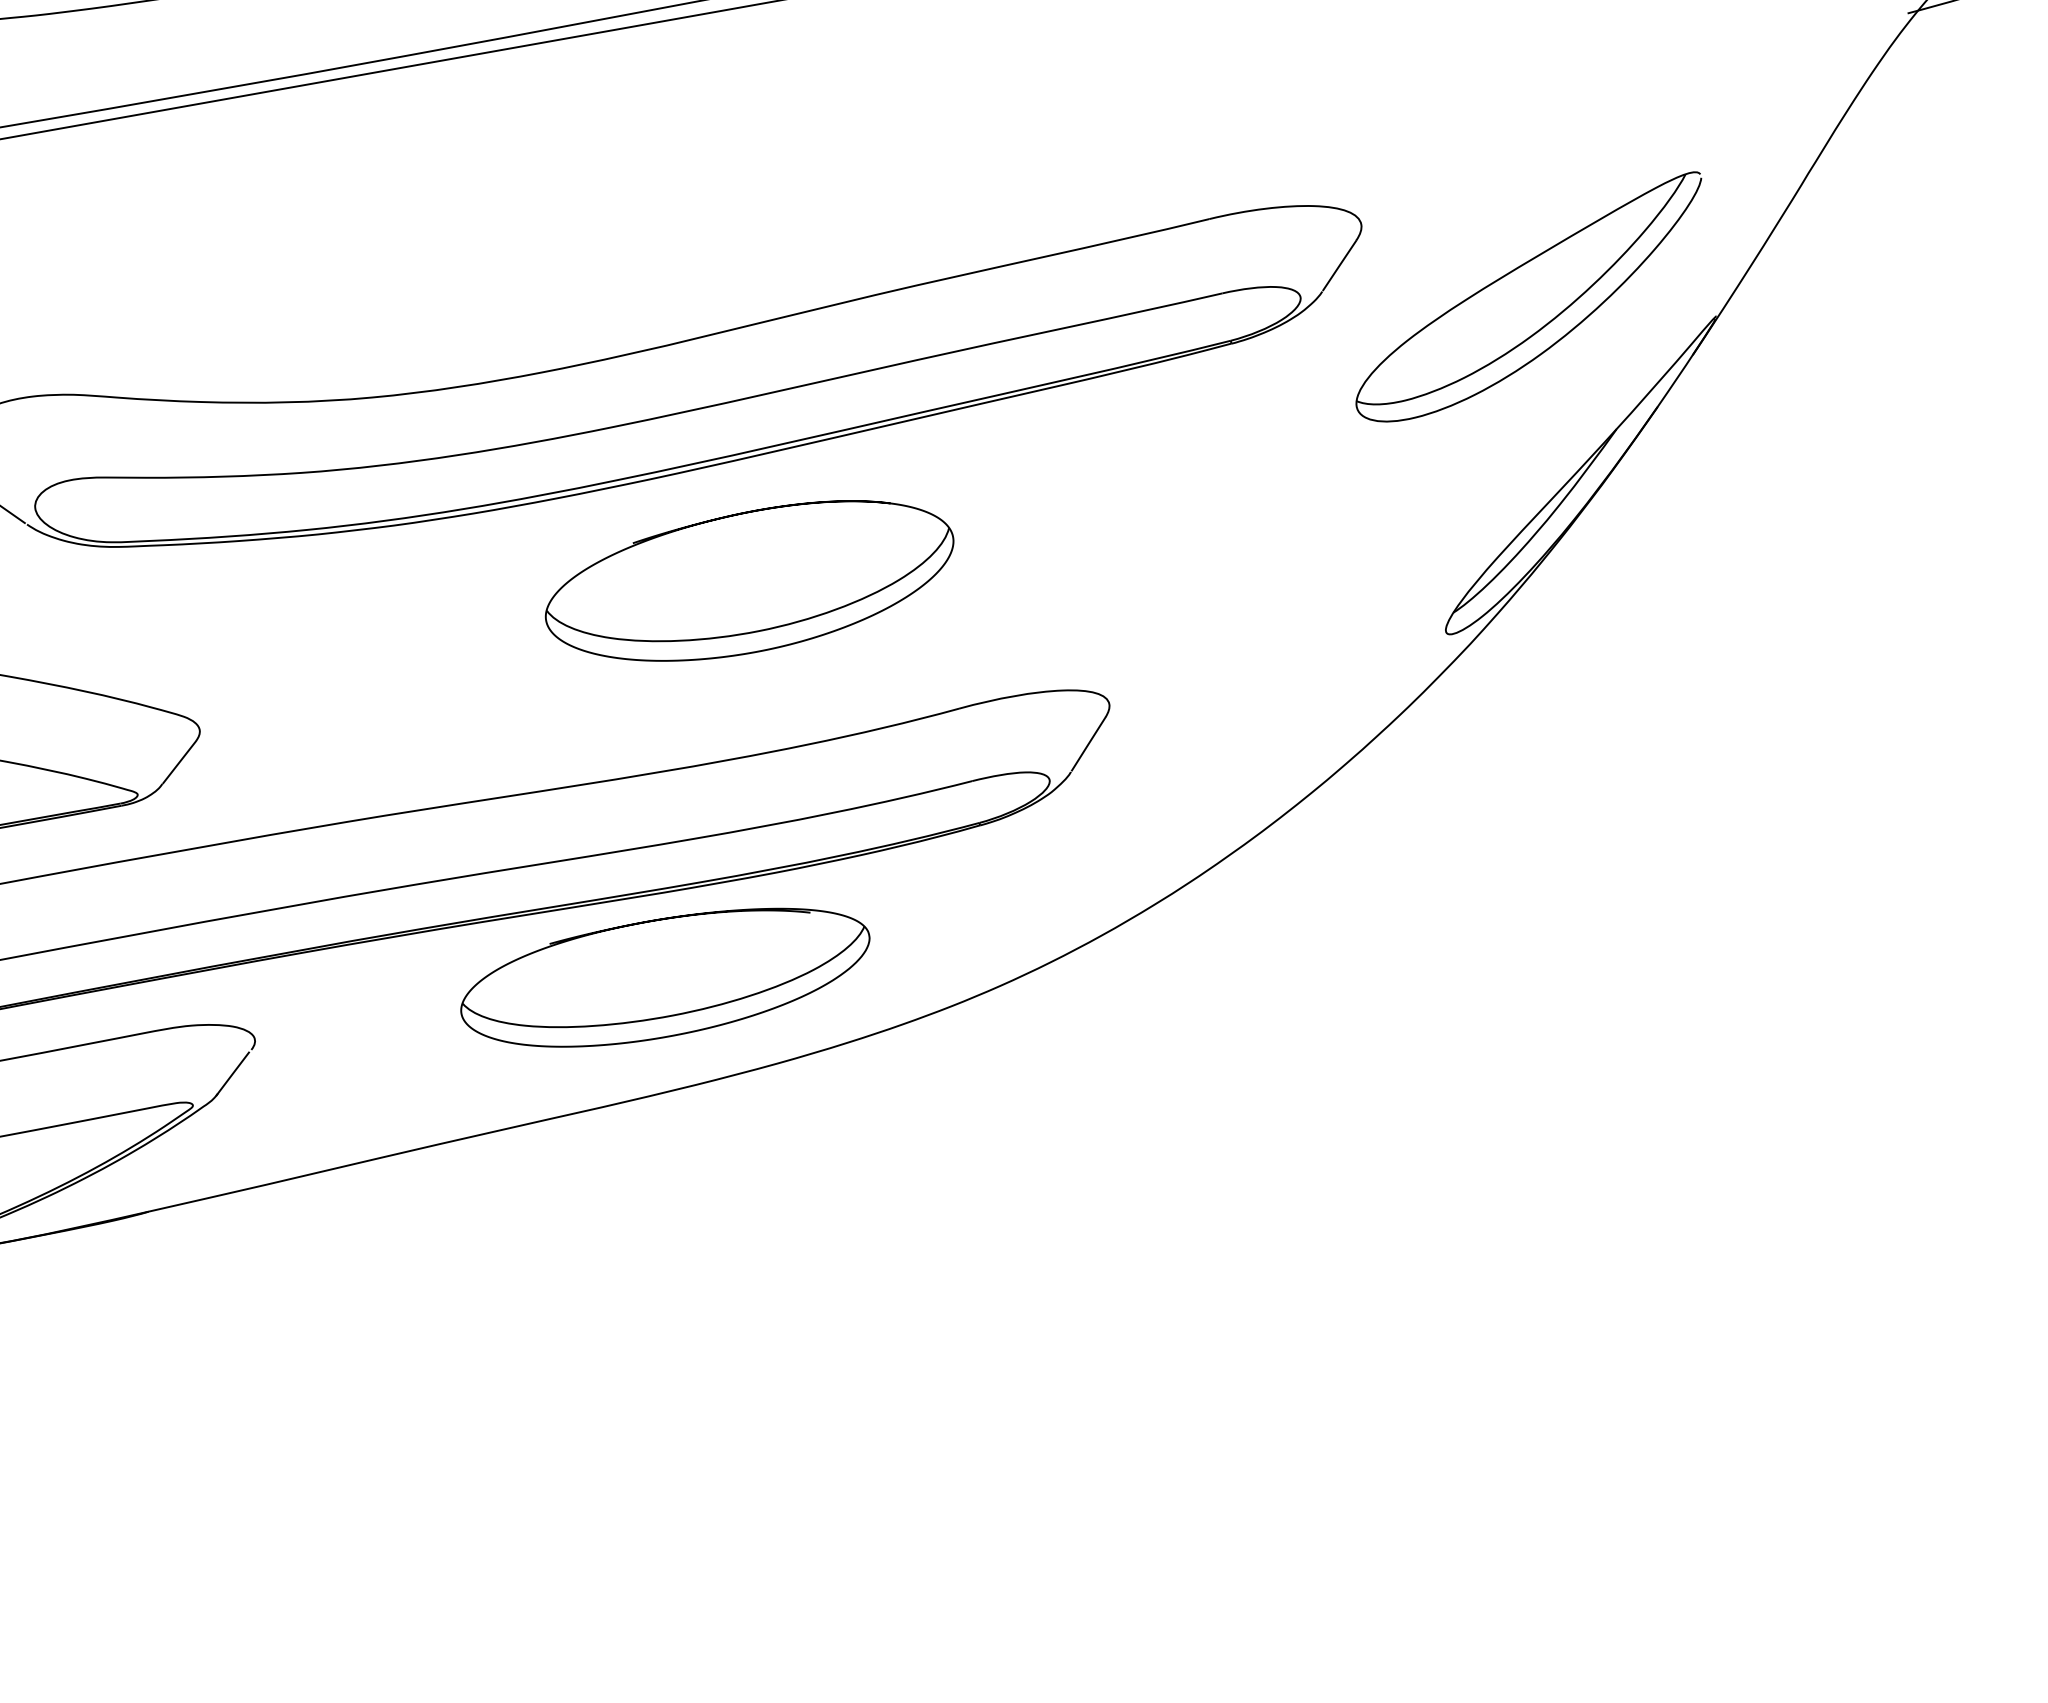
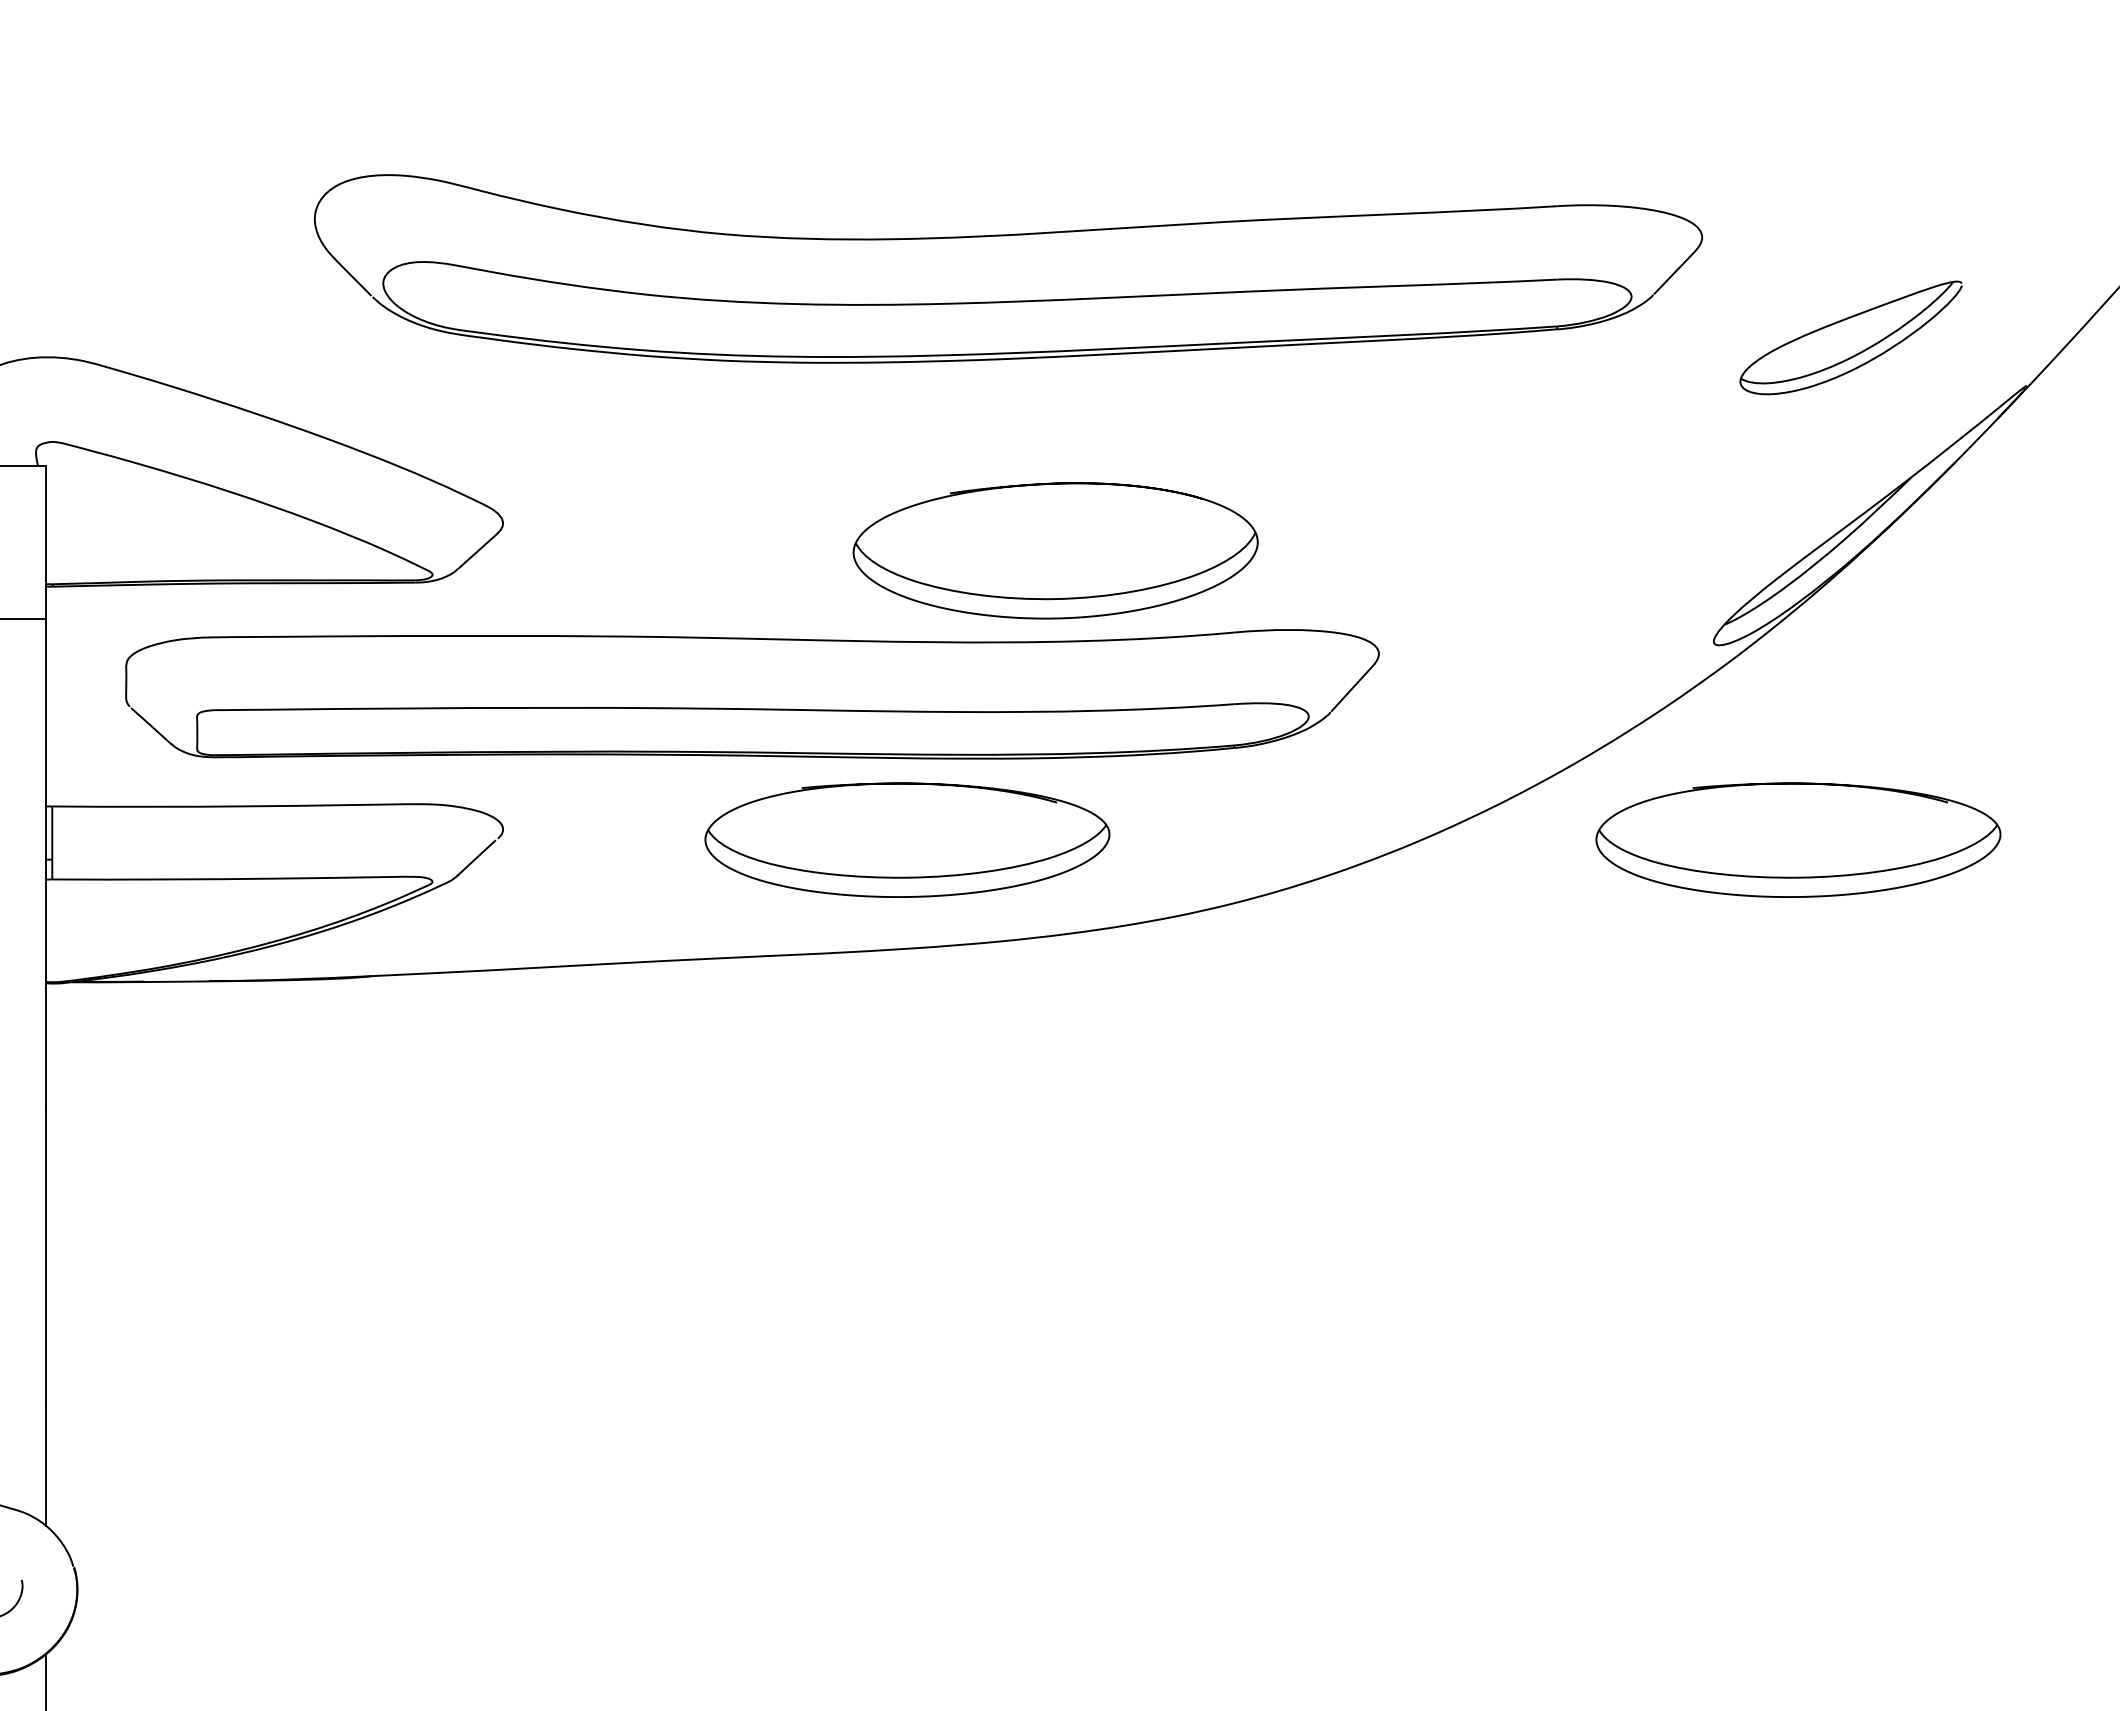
part: (1529, 299) -> (1850, 337), size x0.6
part: (749, 582) -> (1055, 550), moved
part: (1567, 816) -> (1798, 839), added

